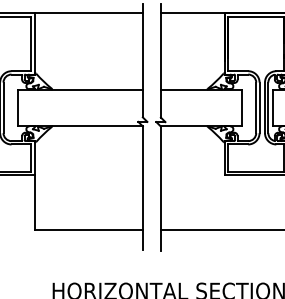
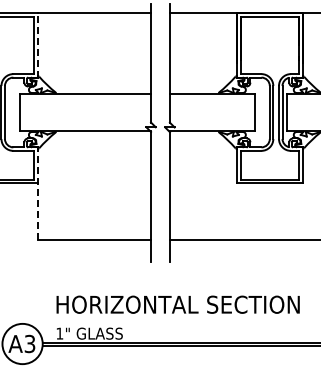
line: (35, 42) -> (38, 44), solid -> dashed
line: (35, 185) -> (38, 193), solid -> dashed

